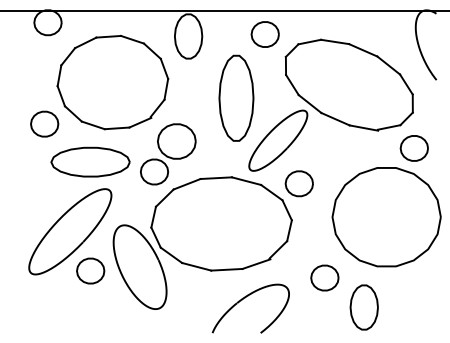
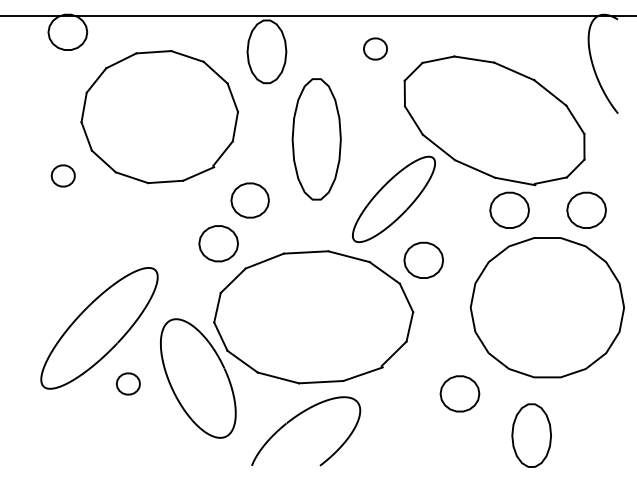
part: (265, 34) -> (375, 48), size x0.6
part: (236, 98) -> (316, 139), moved
part: (44, 123) -> (63, 175), size x0.6
part: (176, 141) -> (249, 200), size x0.7
part: (359, 147) -> (509, 209), added
part: (90, 161) -> (127, 229), removed
part: (90, 270) -> (128, 383), size x0.6
part: (244, 298) -> (296, 417), moved
part: (364, 307) -> (531, 435), moved

